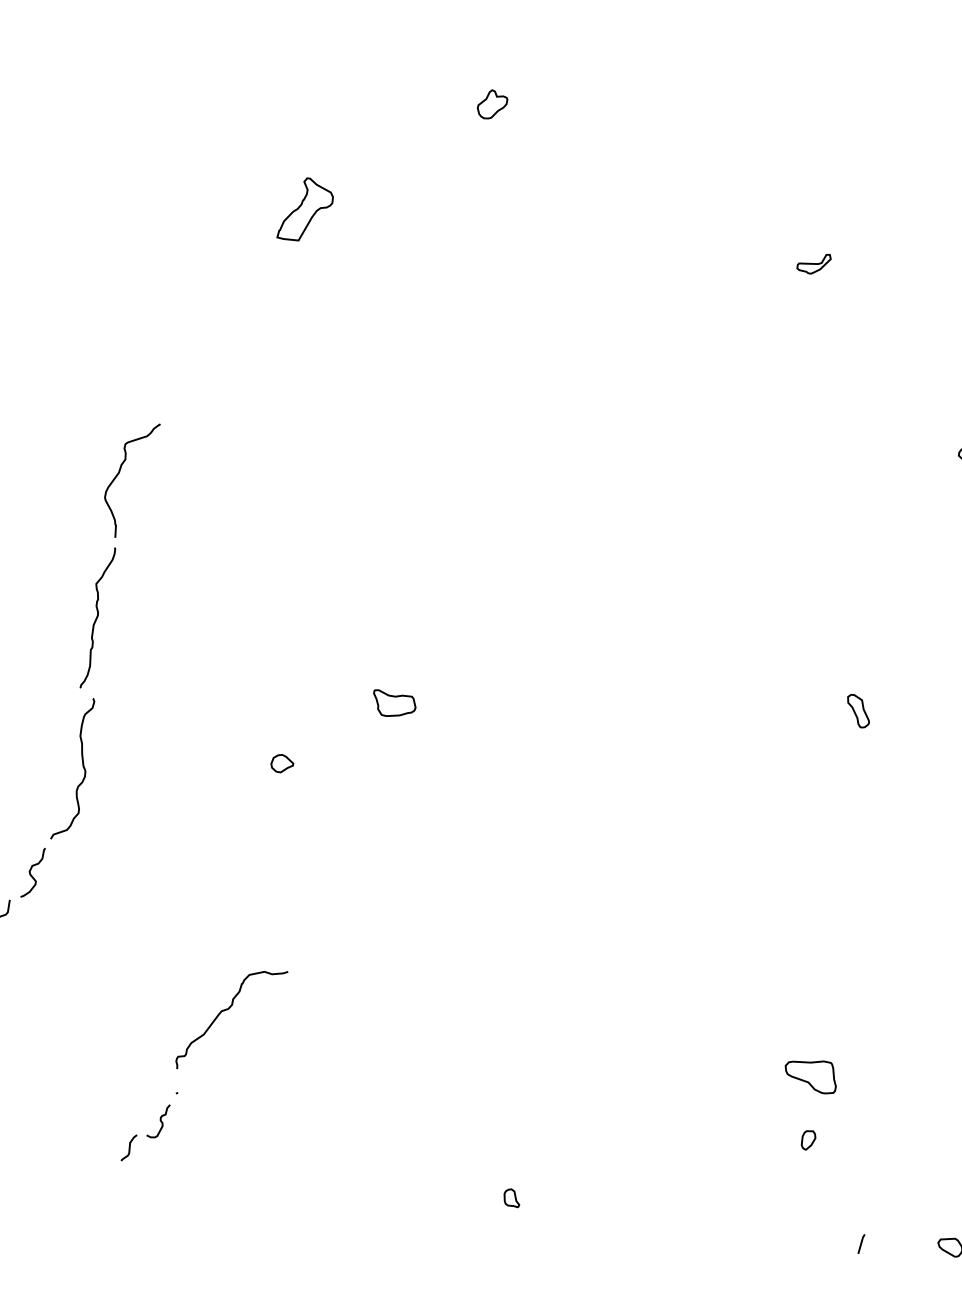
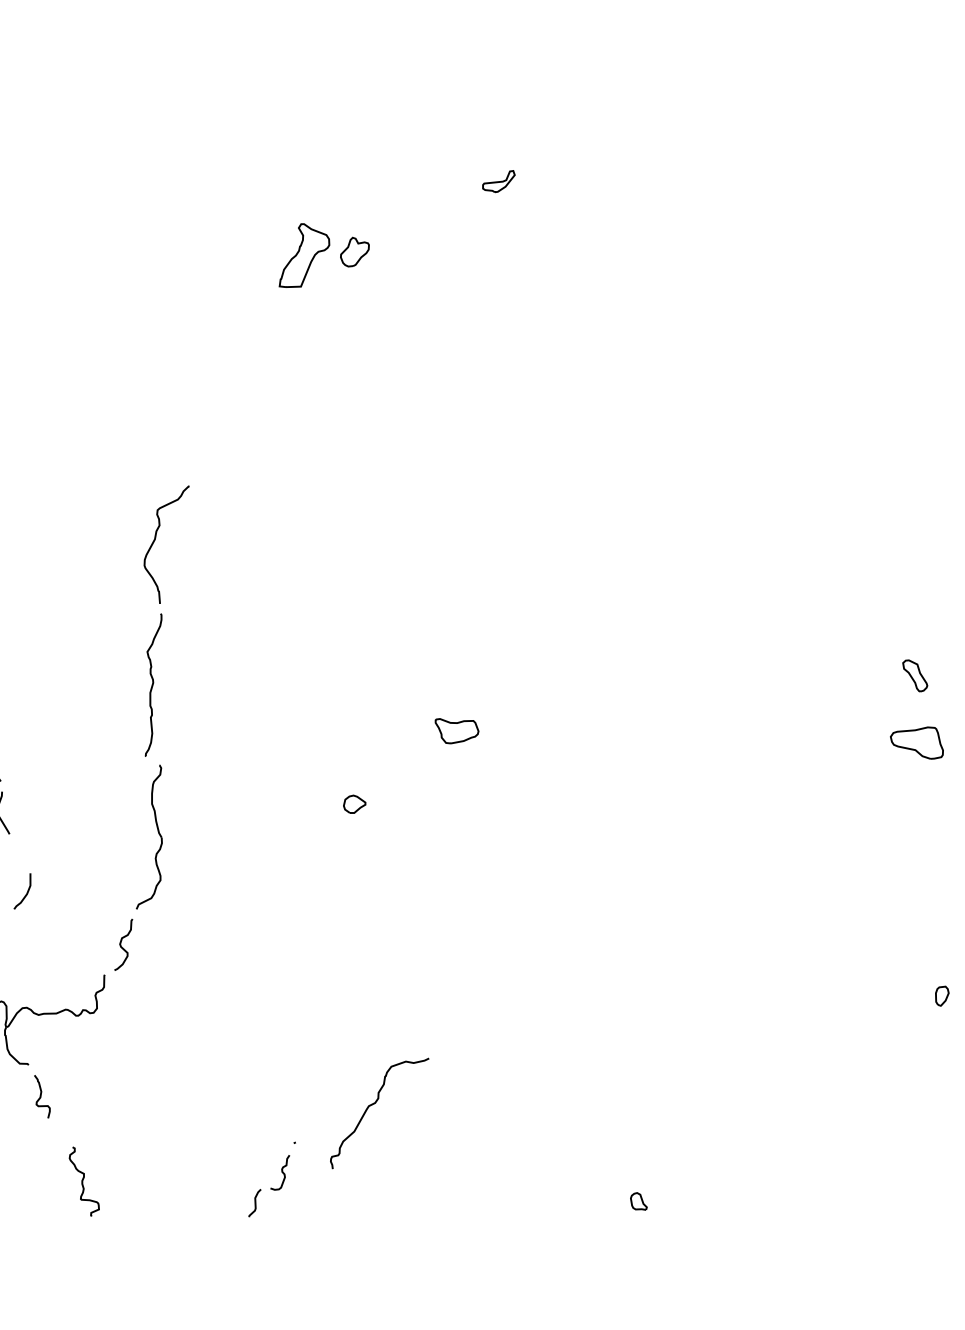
part: (492, 104) -> (354, 251), moved
part: (813, 263) -> (498, 181), moved
curve: (227, 1010) -> (374, 1104), moved
part: (810, 1074) -> (916, 742), moved
part: (808, 1139) -> (942, 995), moved

